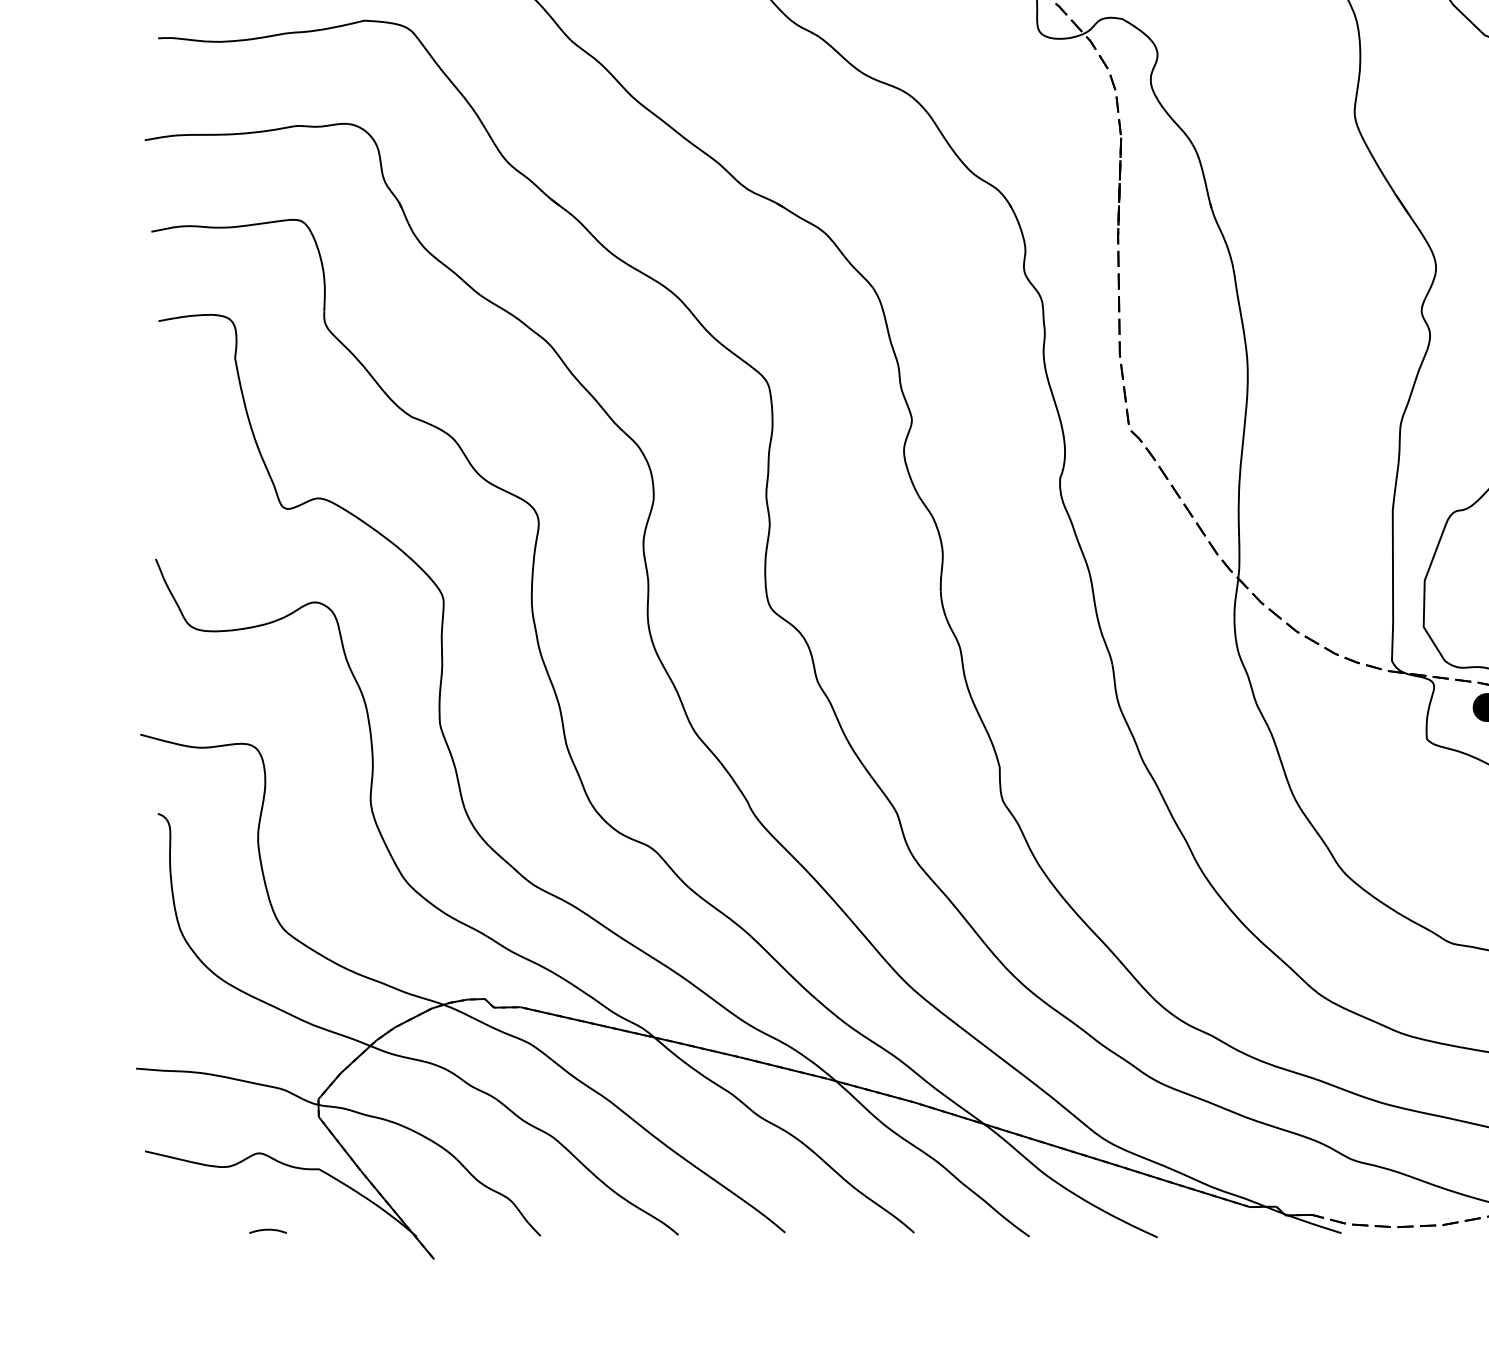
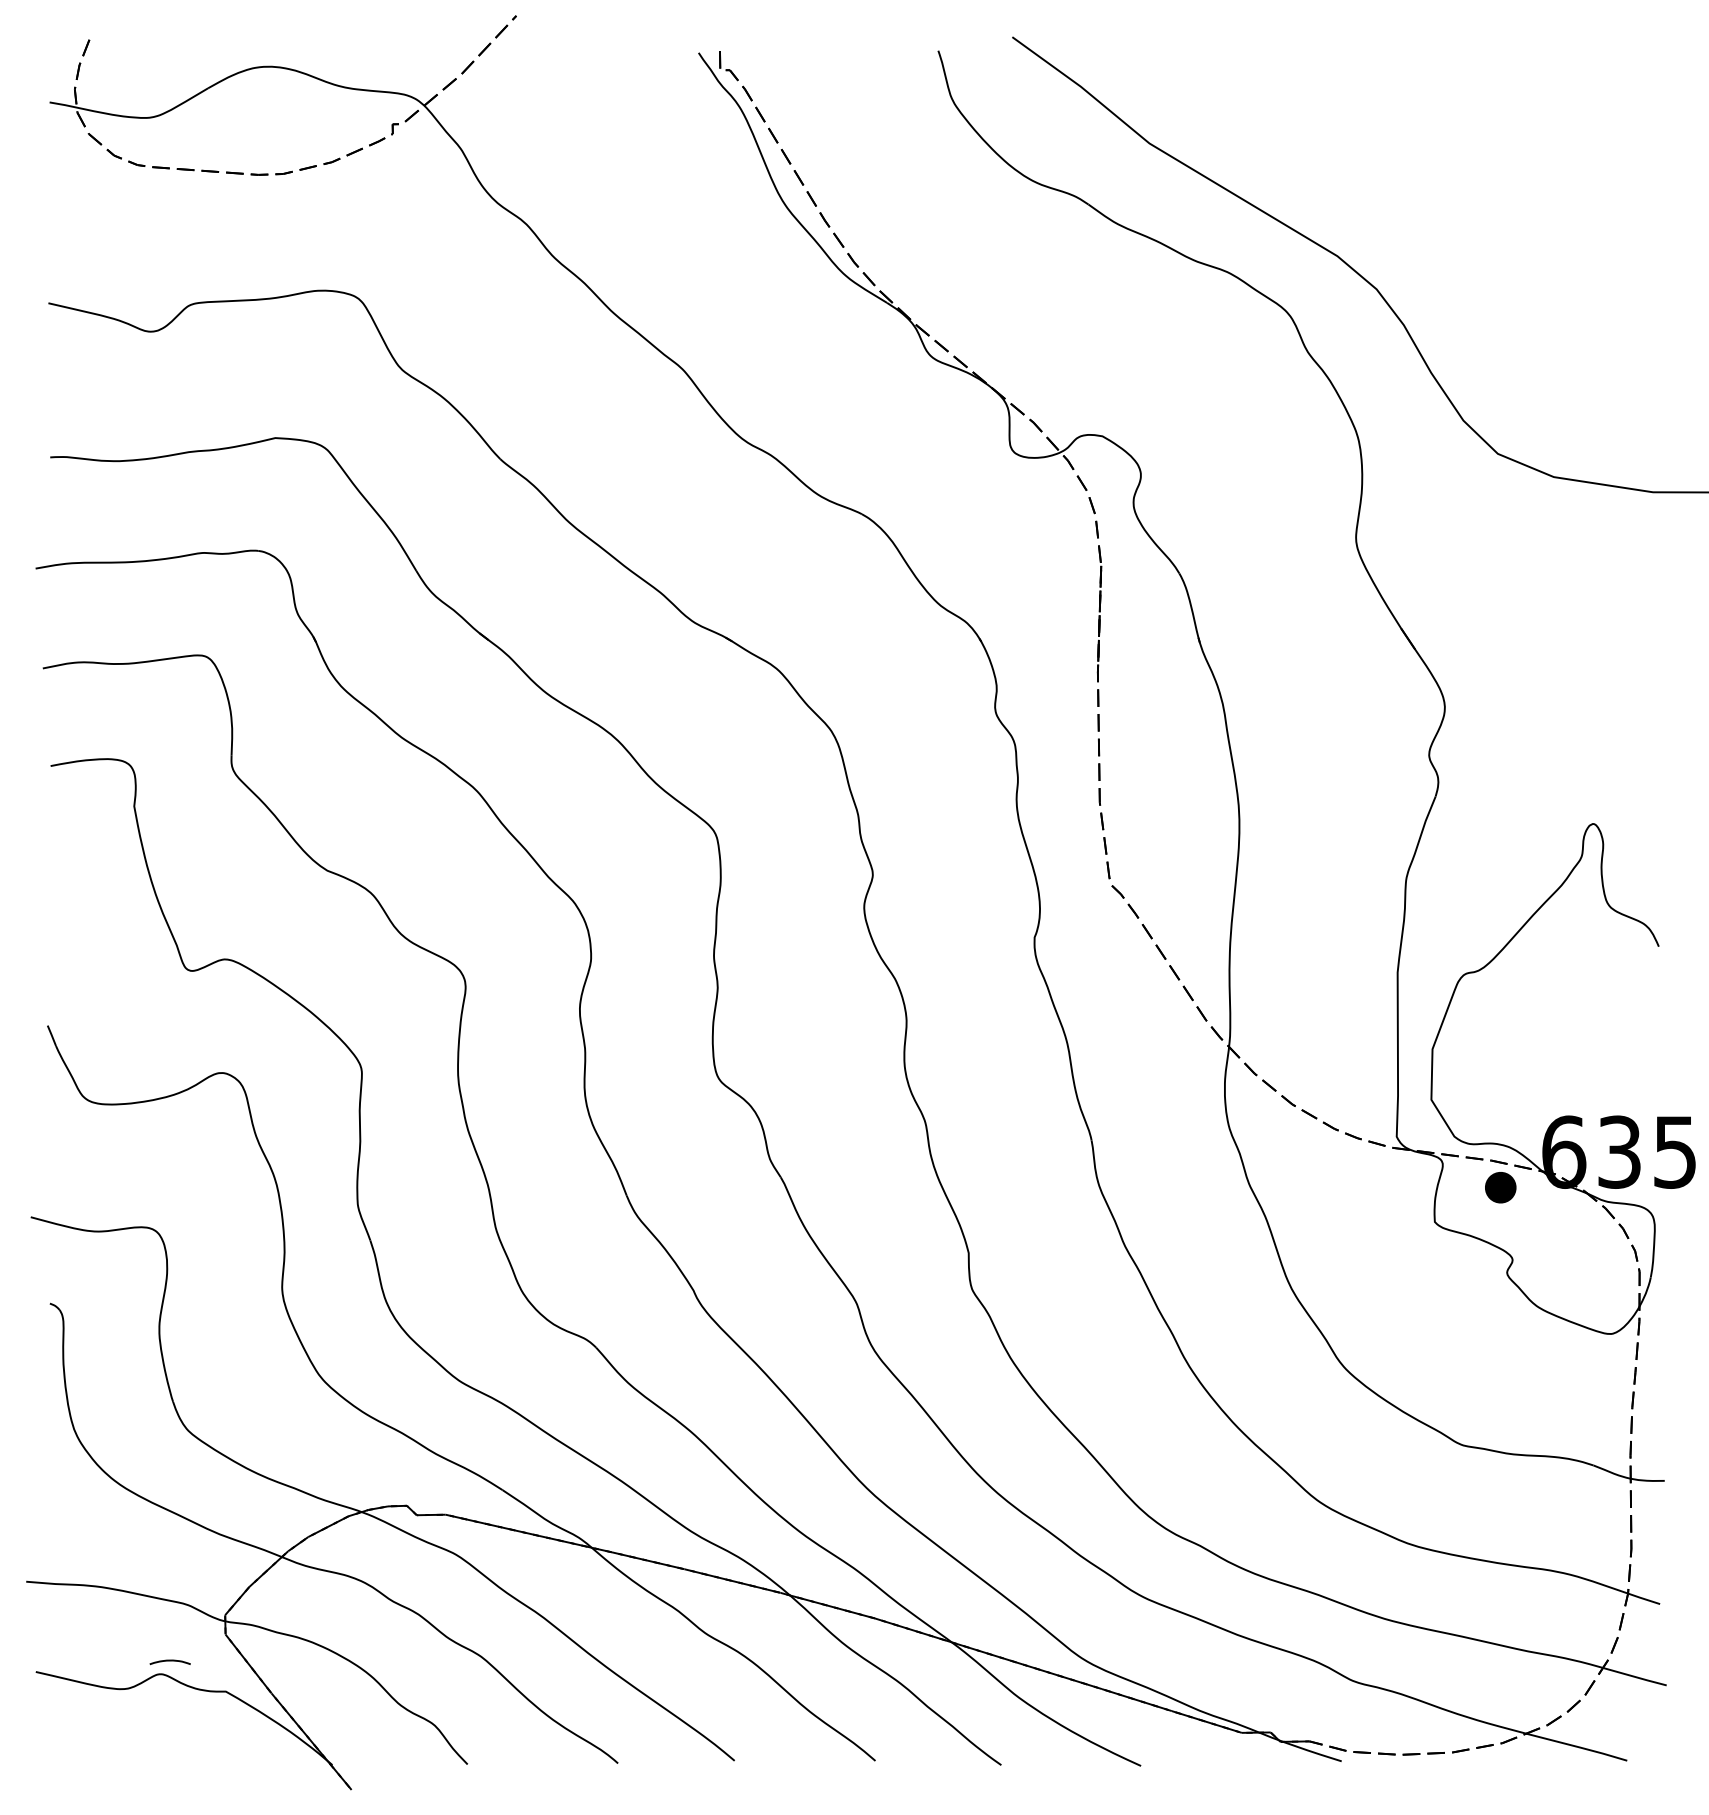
curve: (267, 1230) -> (169, 1661), moved

